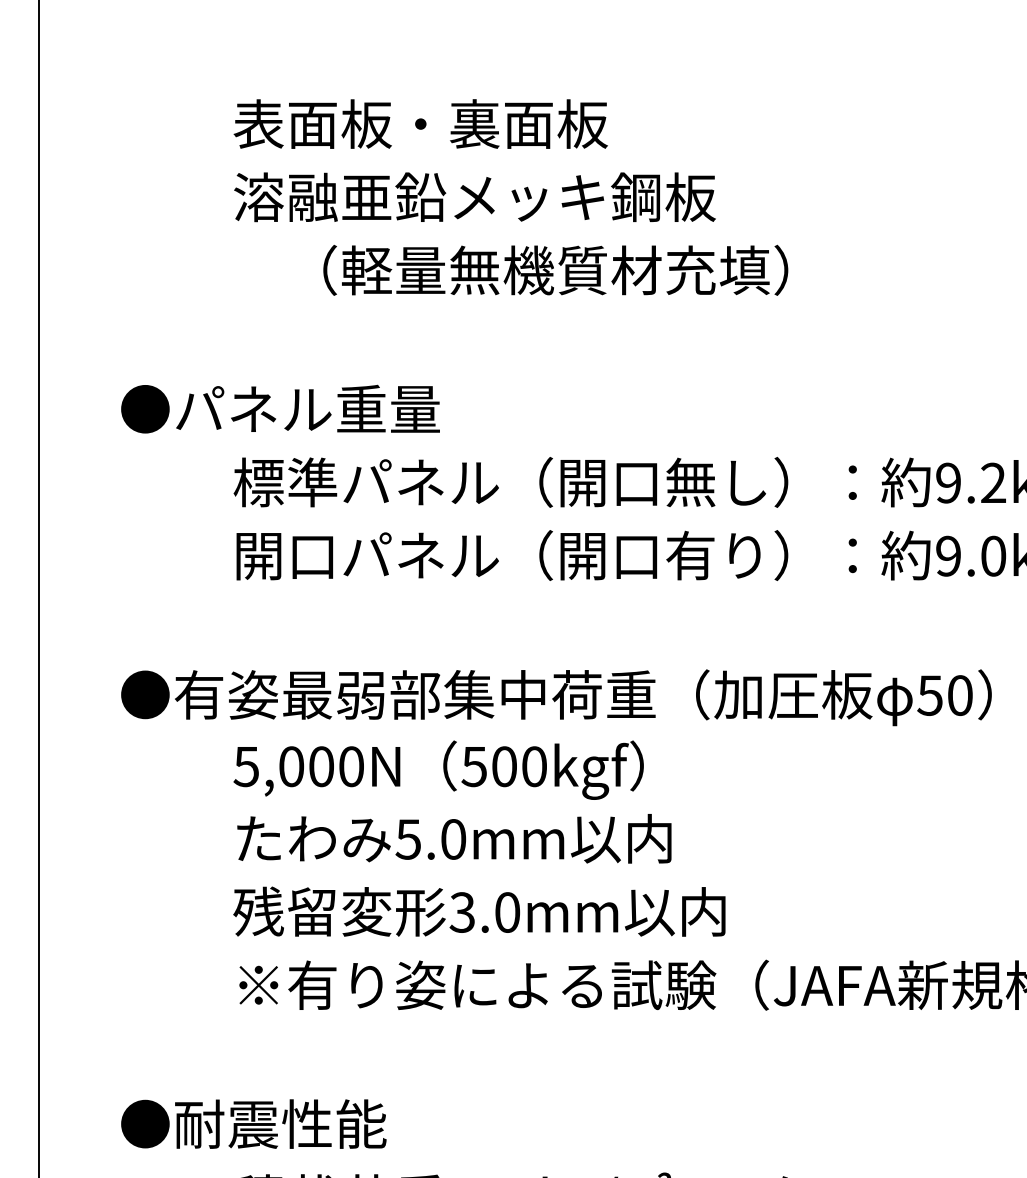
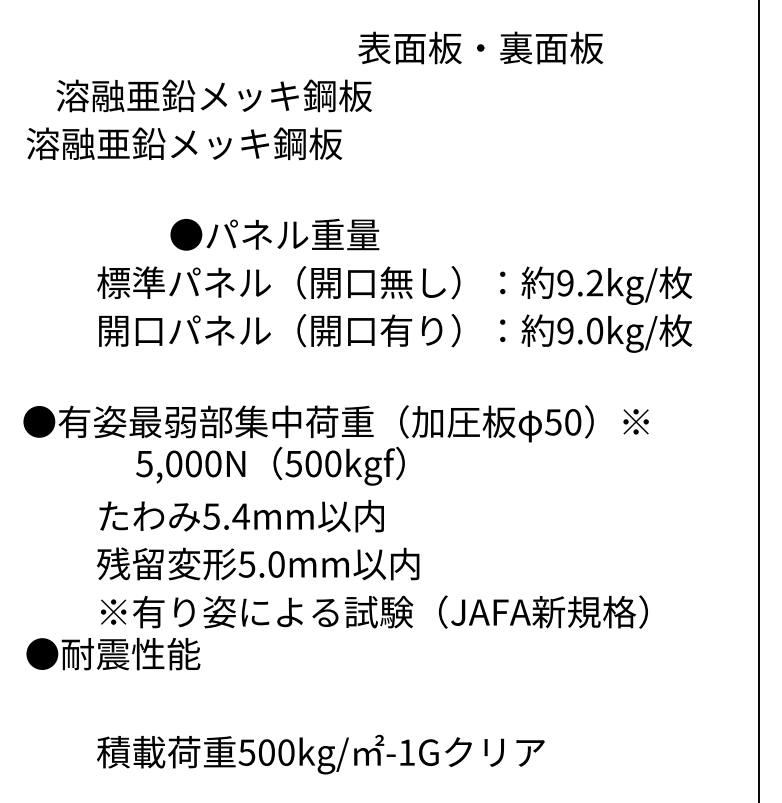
text: (420, 123) -> (480, 47), moved
text: (473, 196) -> (213, 95), moved
text: (457, 269) -> (243, 143), （軽量無機質材充填） -> 溶融亜鉛メッキ鋼板
text: (279, 408) -> (274, 234), moved
text: (438, 769) -> (270, 465), moved
text: (452, 839) -> (240, 516), 5.0mm -> 5.4mm
text: (463, 912) -> (247, 564), 3.0mm -> 5.0mm
text: (254, 1123) -> (113, 653), moved

